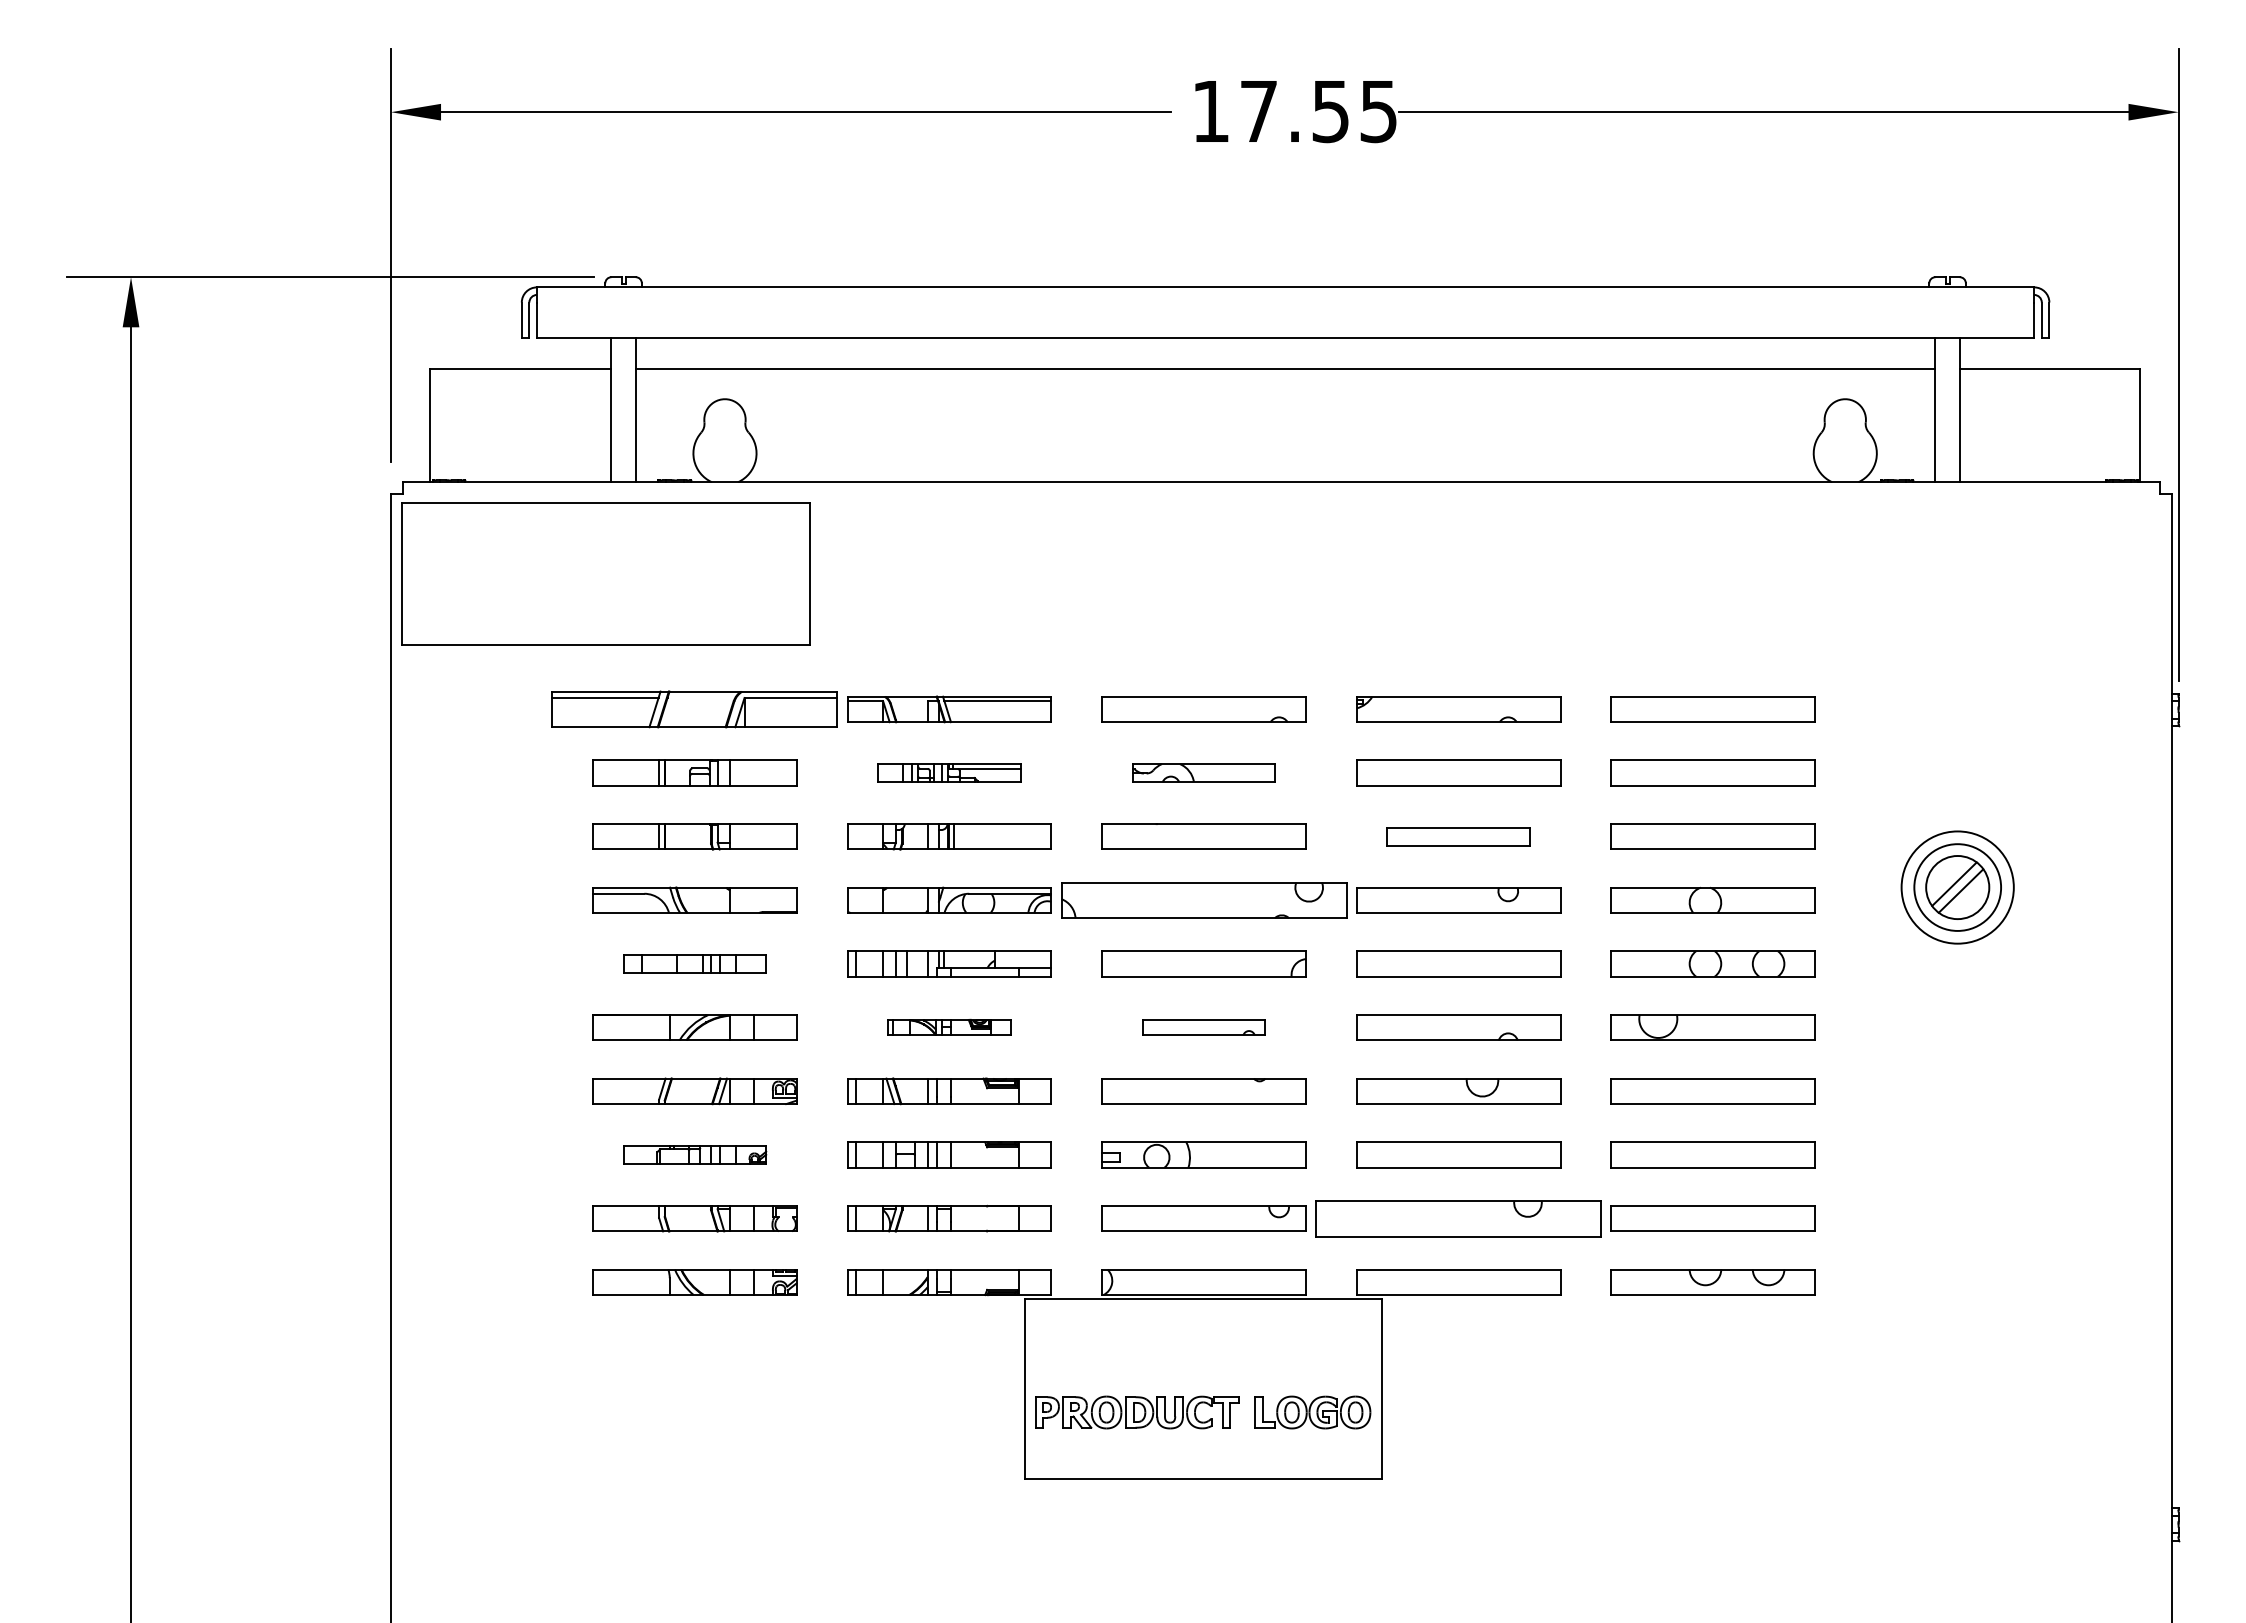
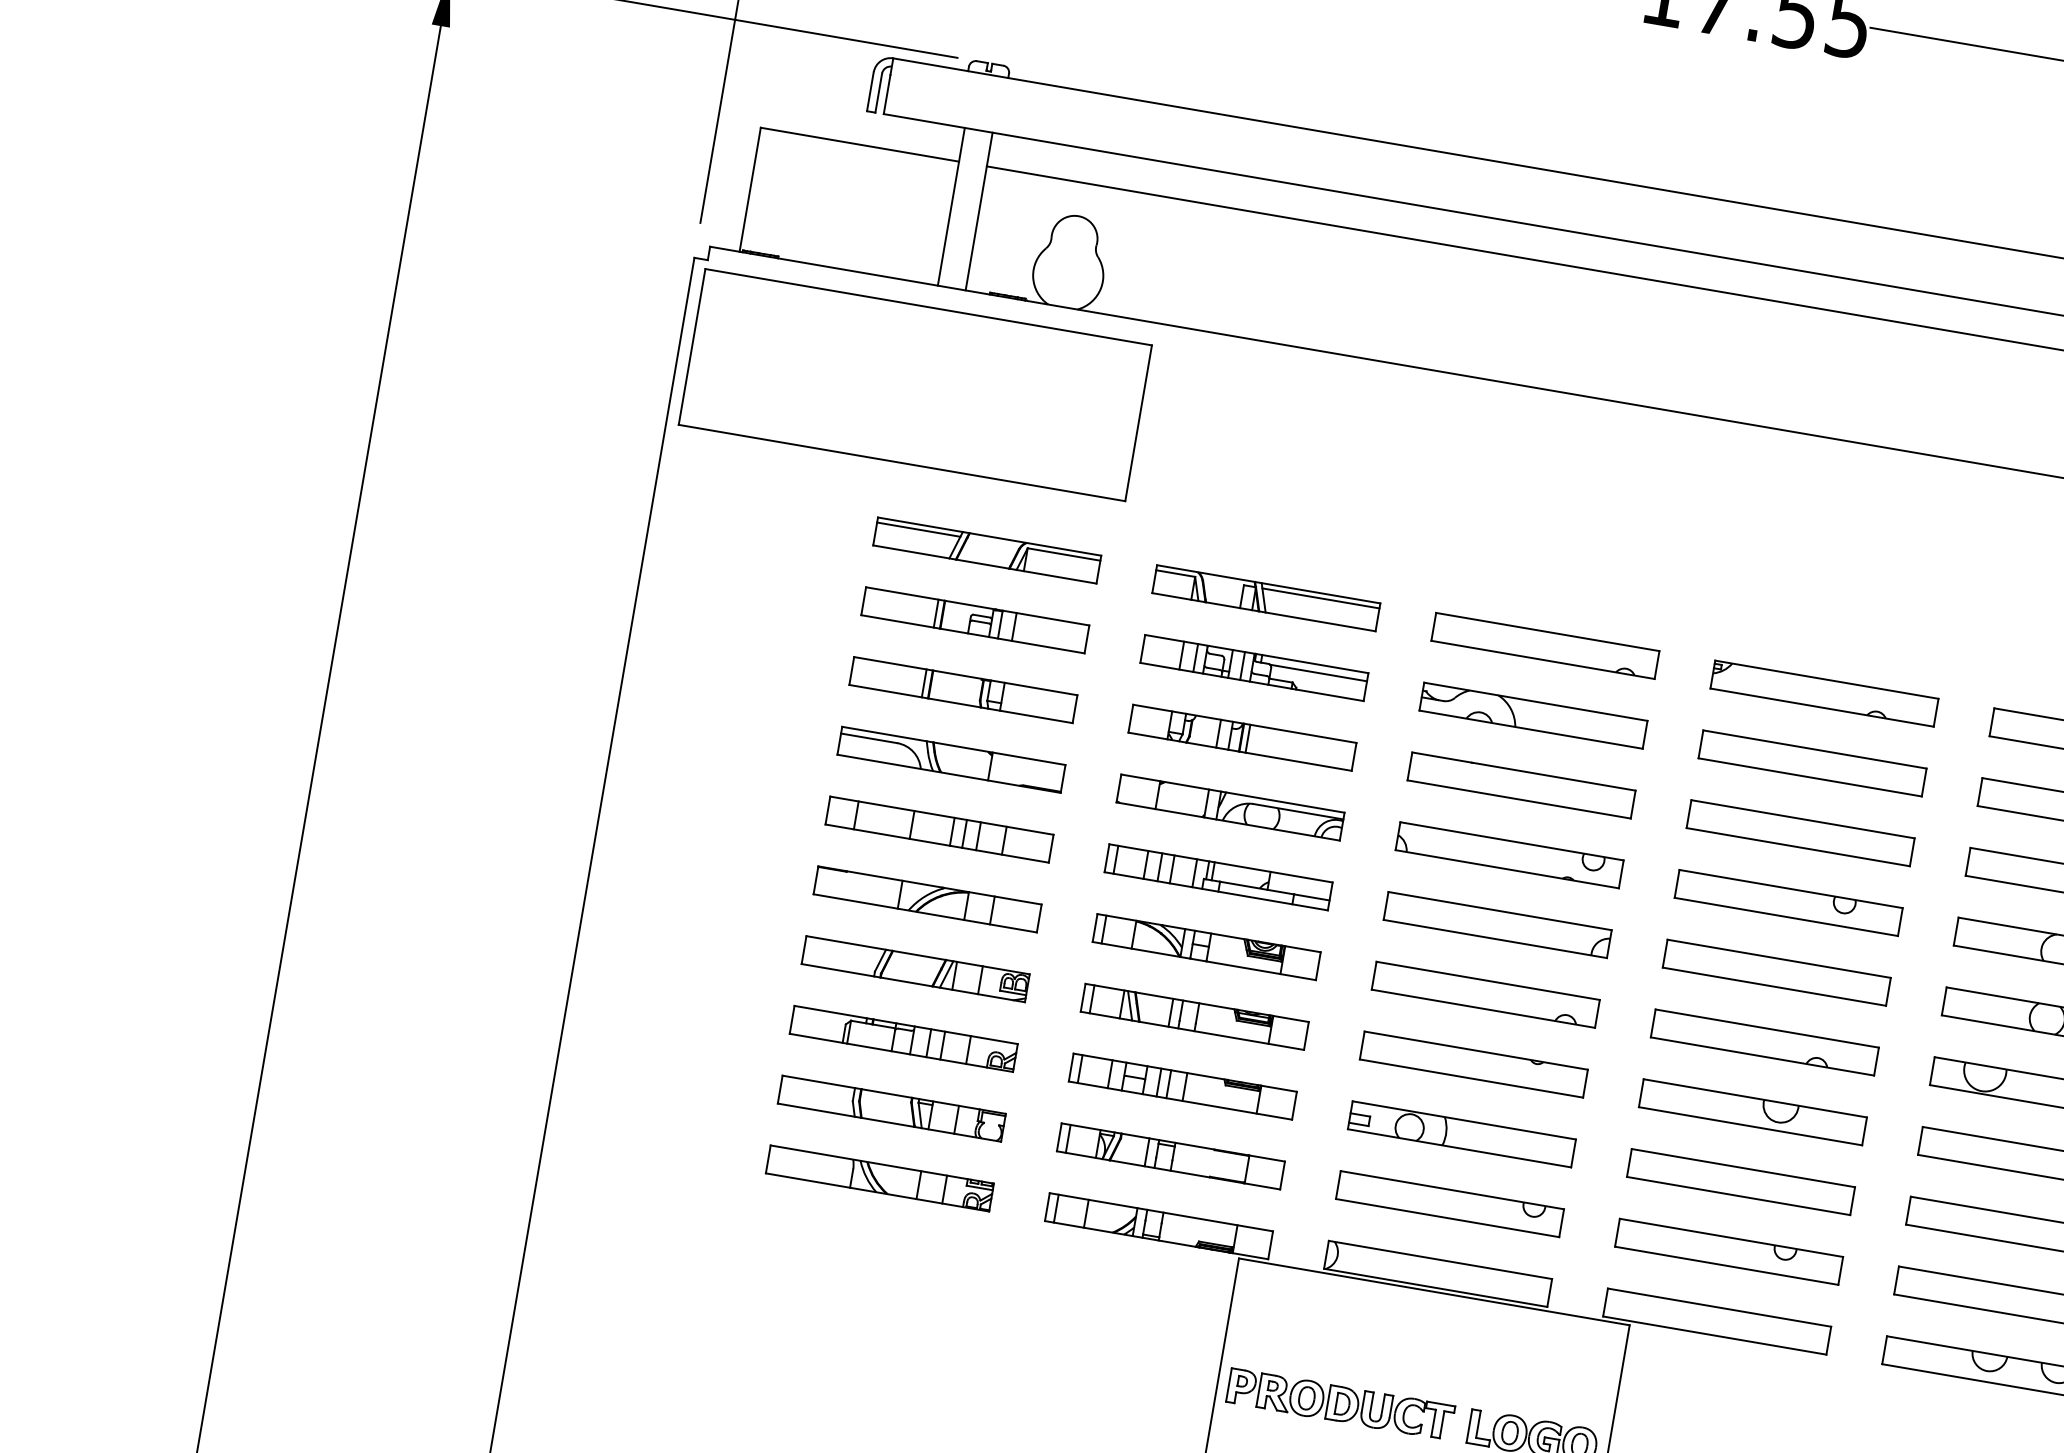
part: (694, 709) -> (986, 550), size x0.71
part: (949, 772) -> (1254, 667), size x1.43
part: (1203, 772) -> (1532, 714), size x1.43
part: (1458, 836) -> (1800, 832), size x1.43
part: (1203, 900) -> (1509, 855), size x0.71
part: (694, 963) -> (939, 828), size x1.43
part: (949, 1027) -> (1206, 946), size x1.67
part: (1203, 1027) -> (1485, 994), size x1.67
part: (694, 1154) -> (903, 1038), size x1.43
part: (1458, 1218) -> (1728, 1251), size x0.71

